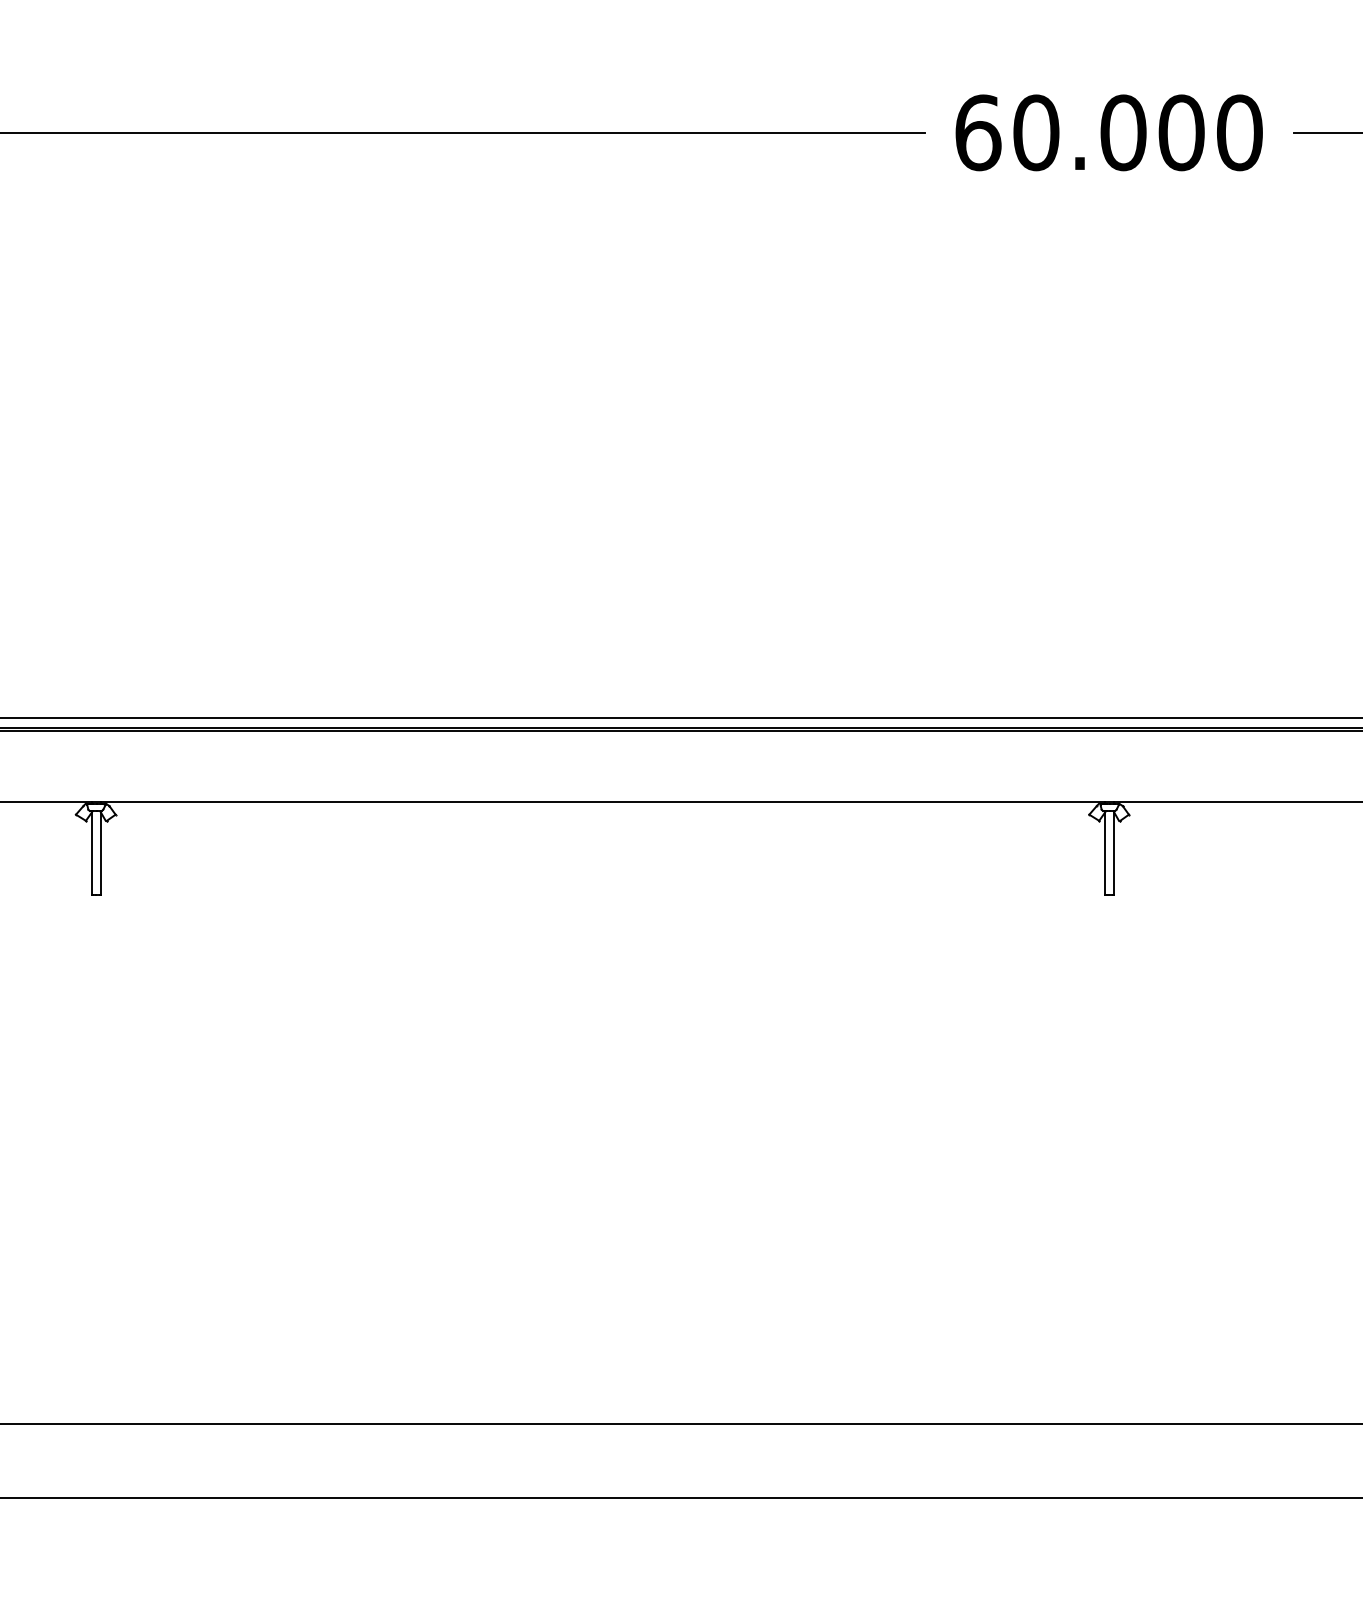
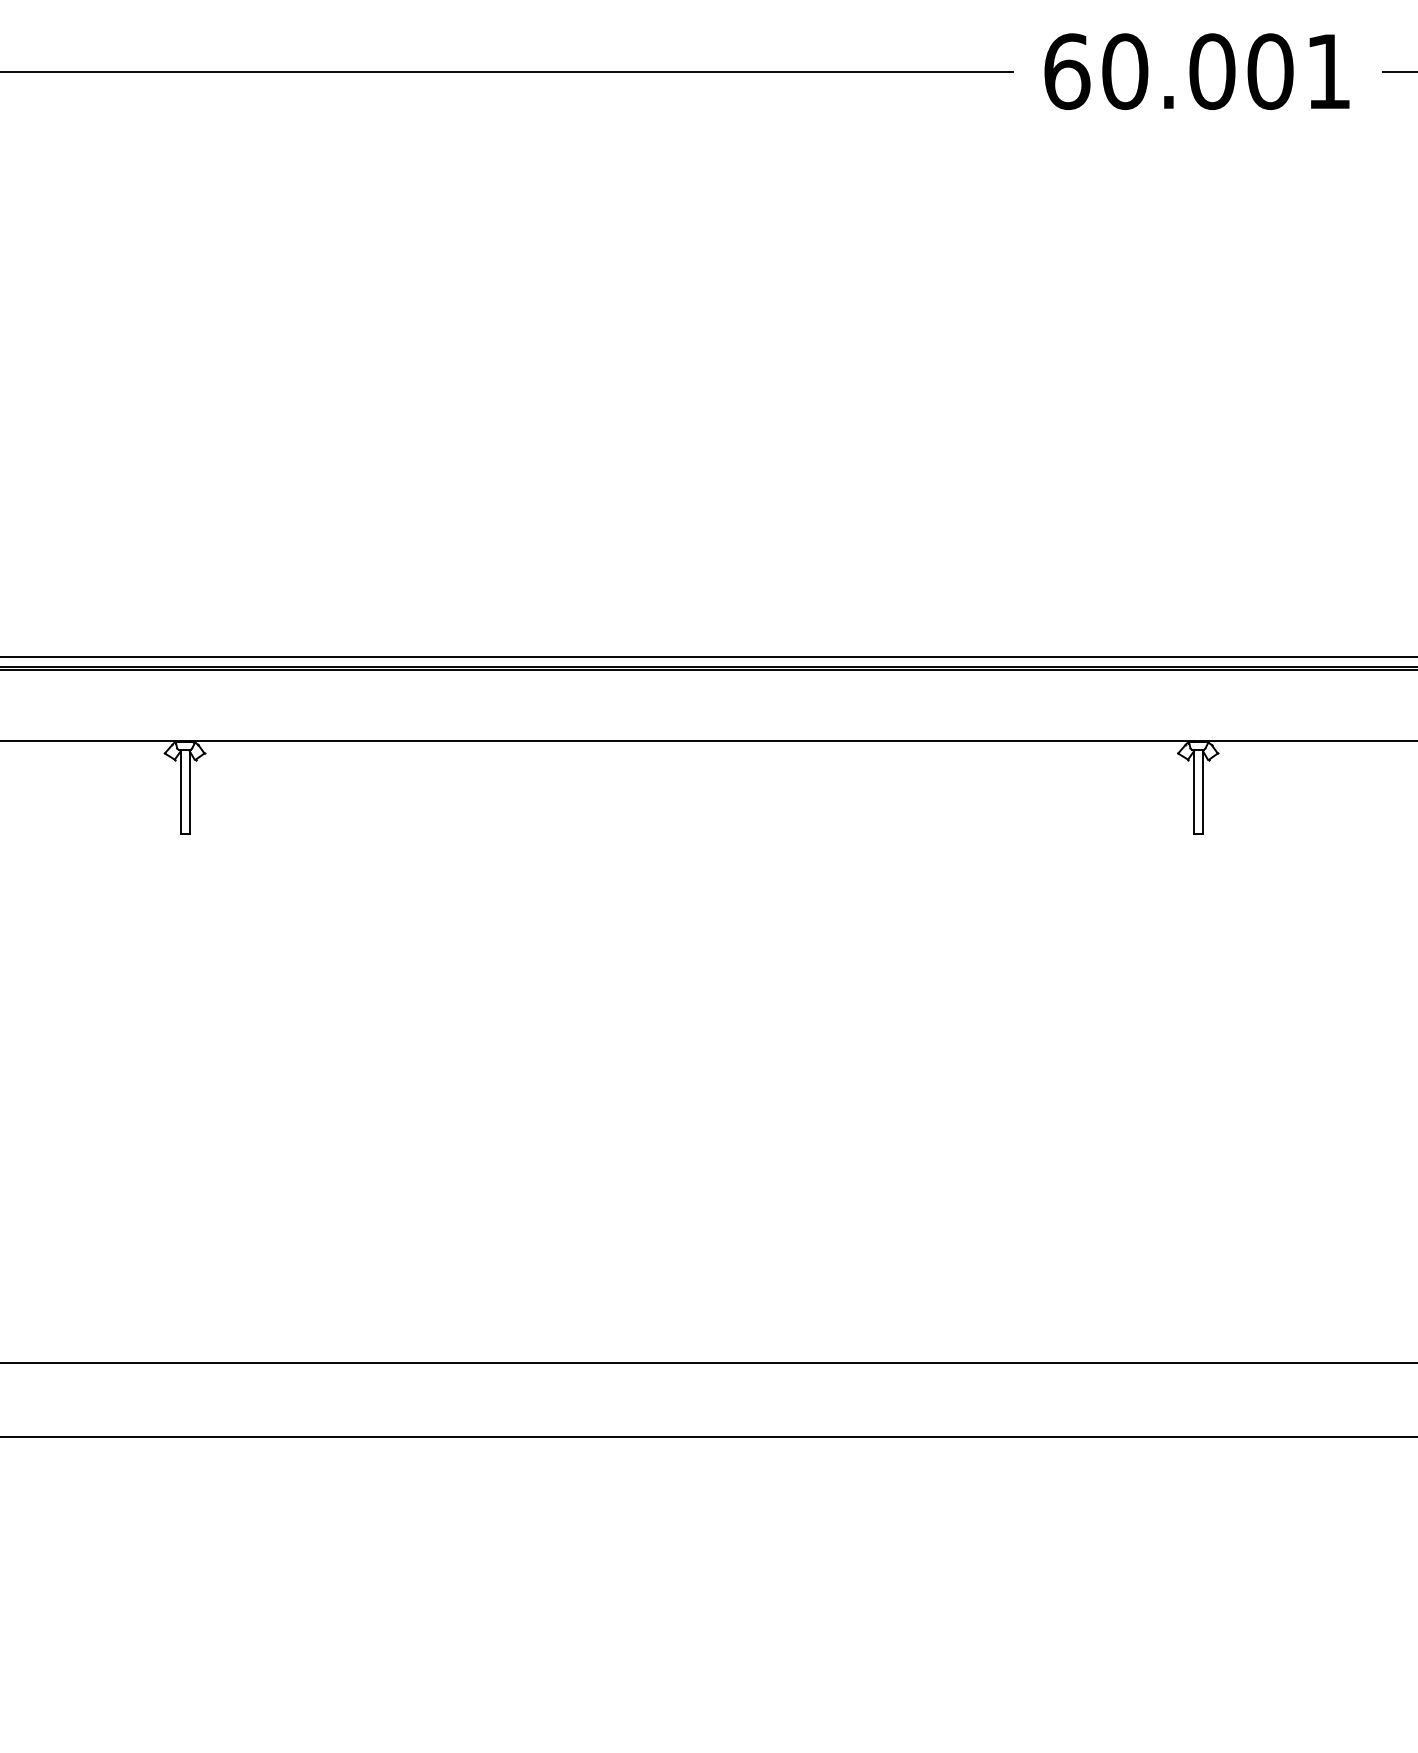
text: (1239, 132) -> (1328, 71), 60.000 -> 60.001

